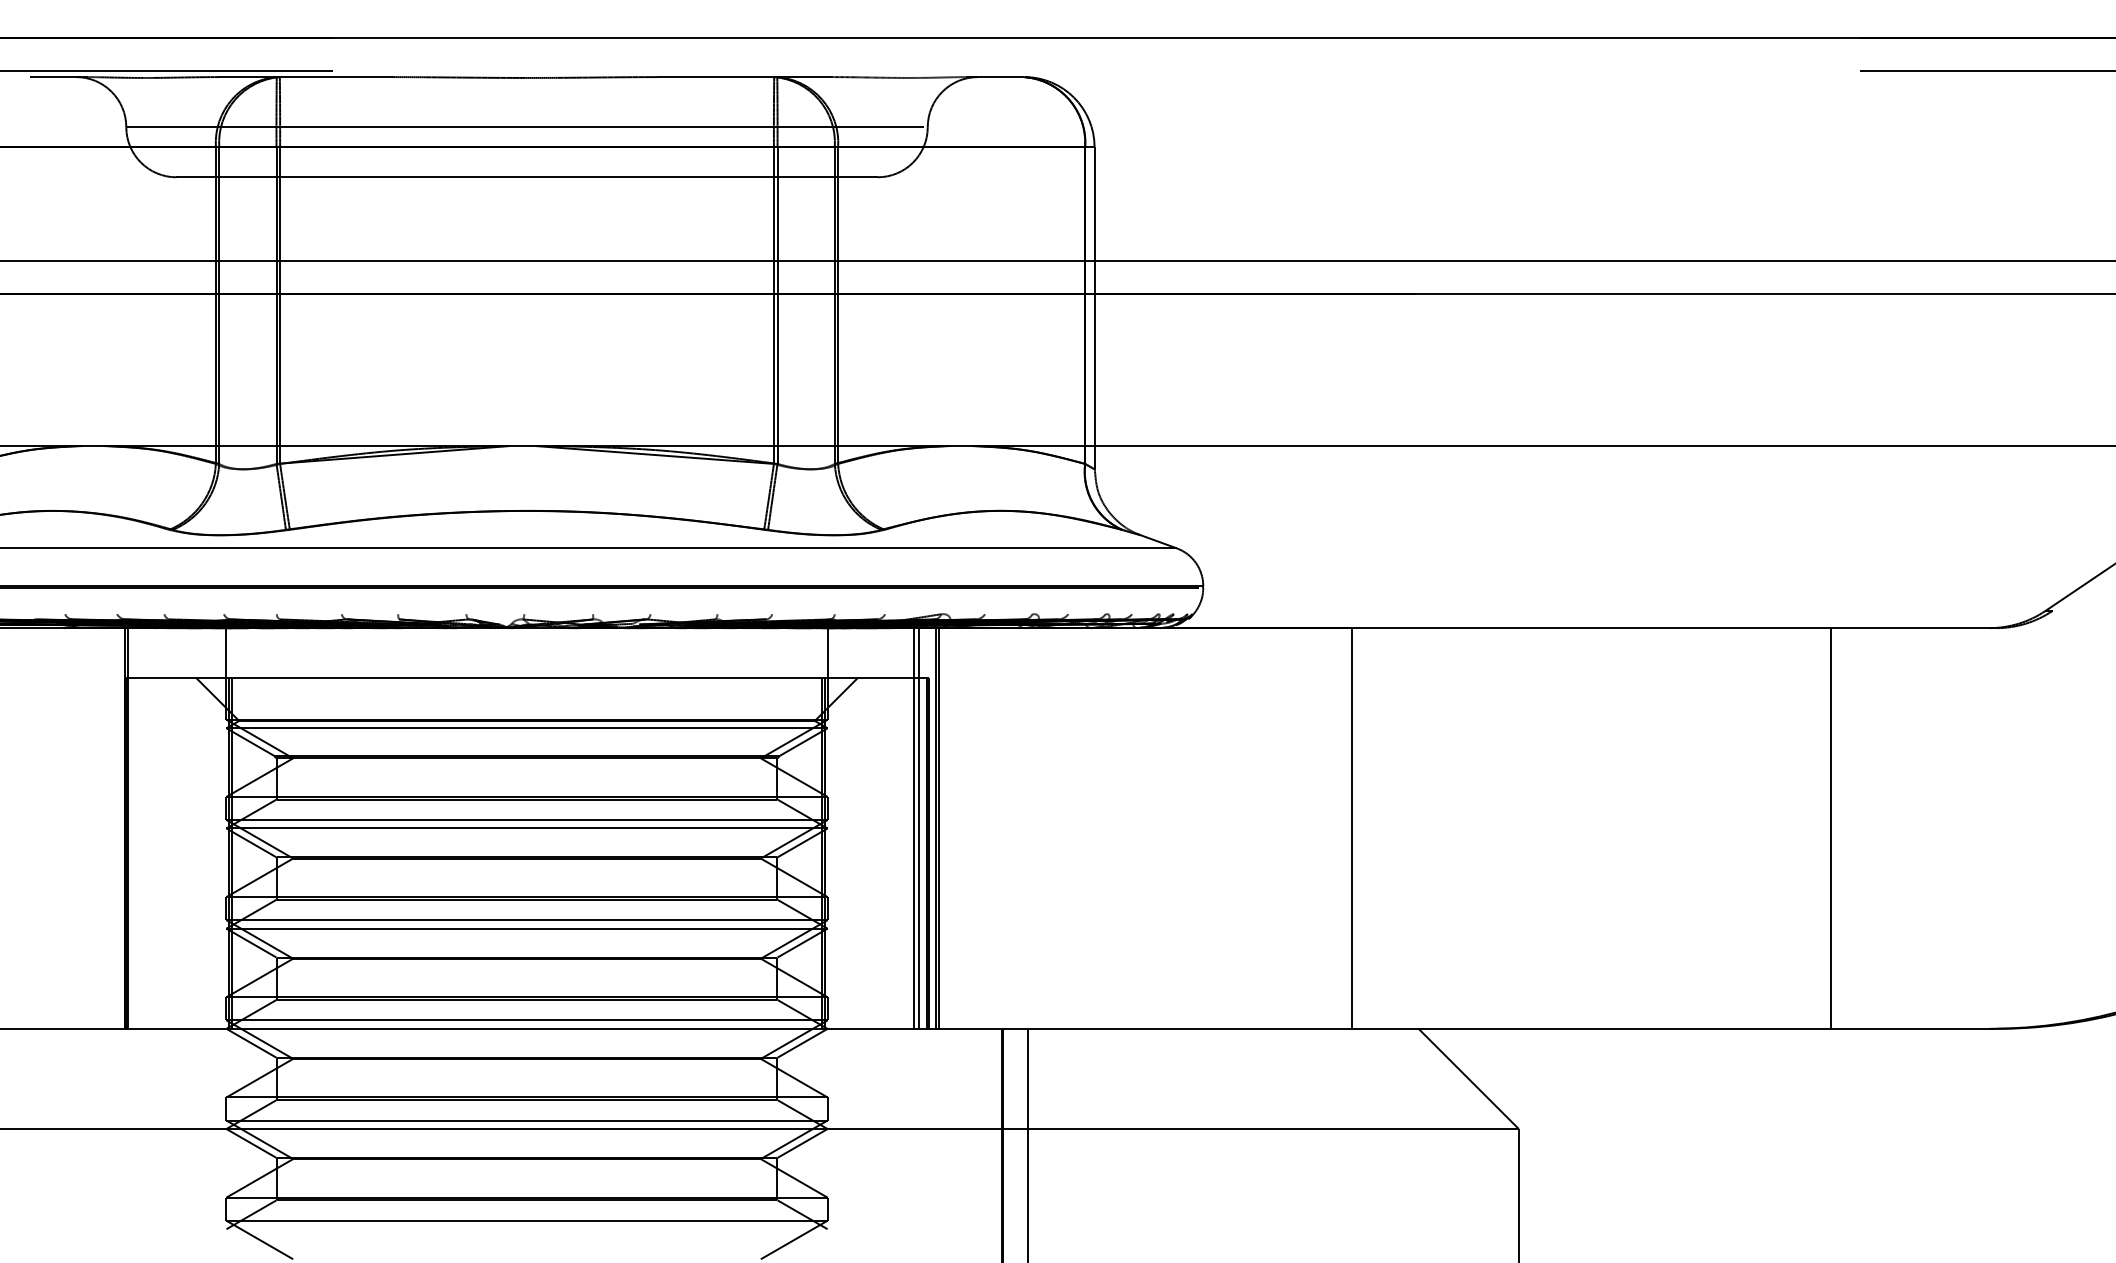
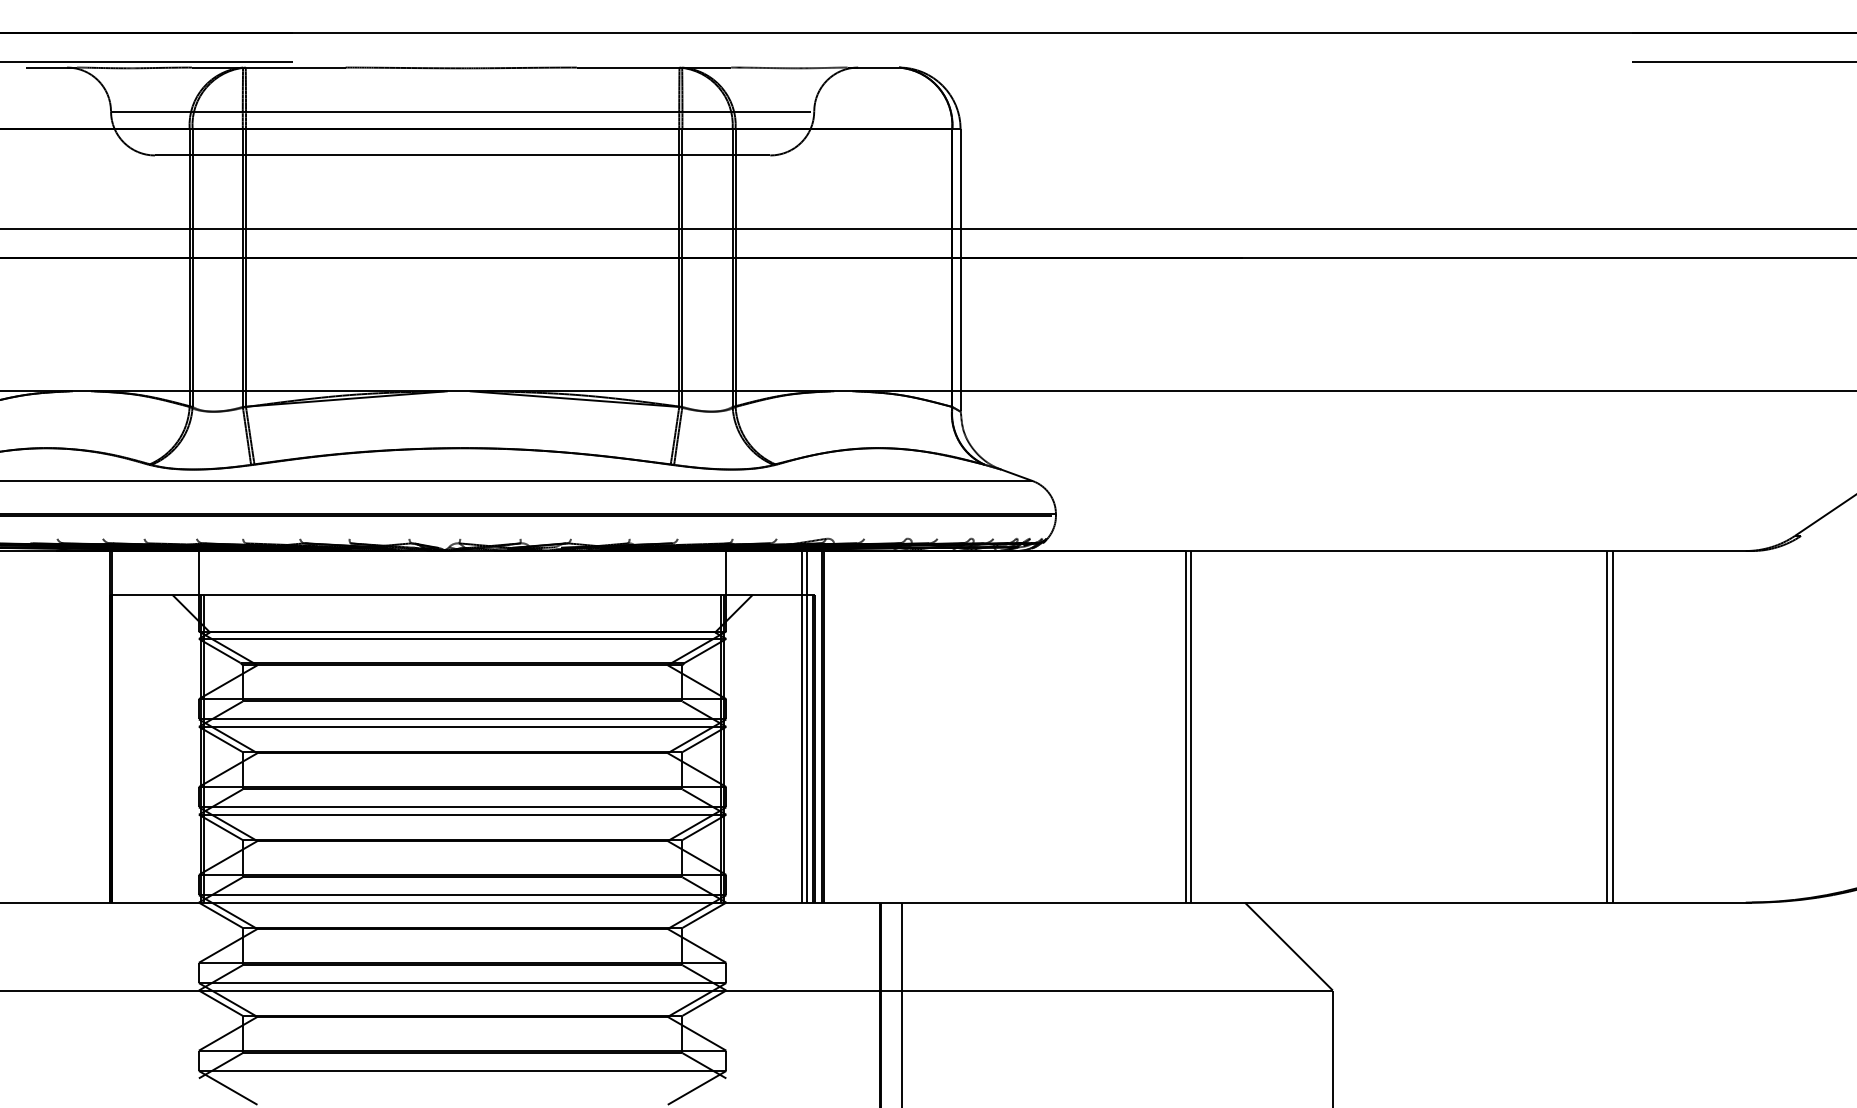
line: (1356, 828) -> (1190, 726), added
line: (1837, 828) -> (1612, 726), added

